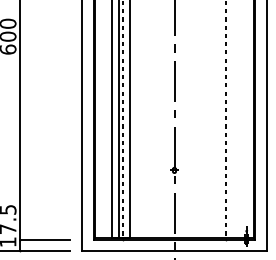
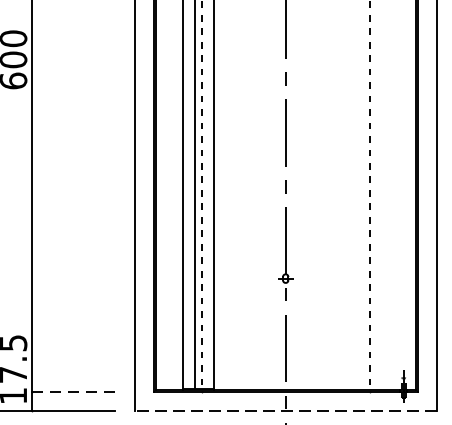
line: (44, 239) -> (73, 391), solid -> dashed
line: (174, 251) -> (285, 411), solid -> dashed

